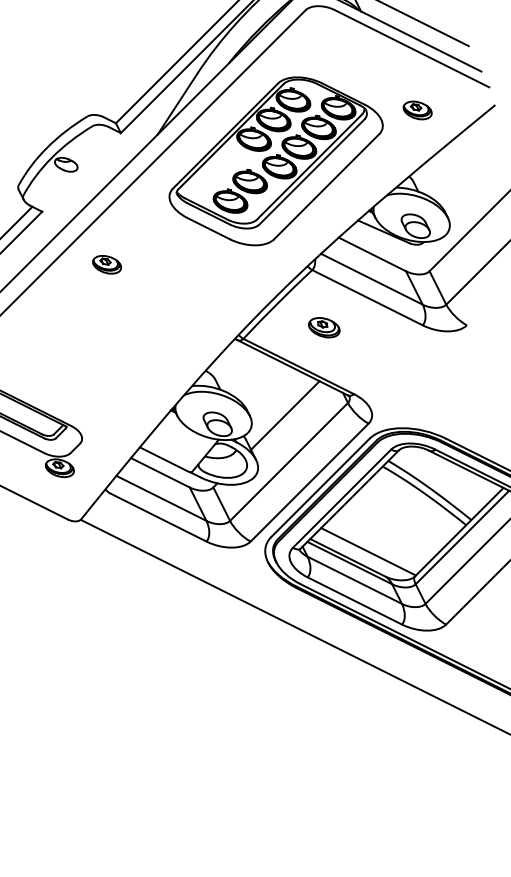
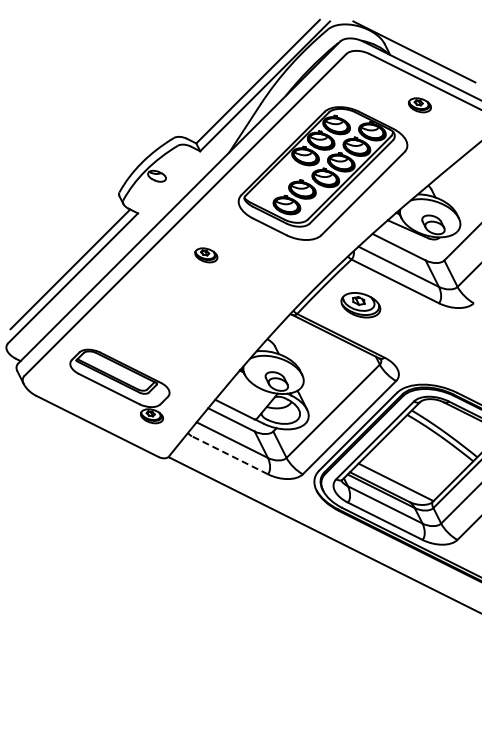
part: (417, 110) -> (419, 105), moved
part: (107, 264) -> (206, 255), moved
part: (324, 326) -> (361, 304), size x1.6
line: (285, 415) -> (330, 374), removed
line: (157, 517) -> (229, 455), solid -> dashed

